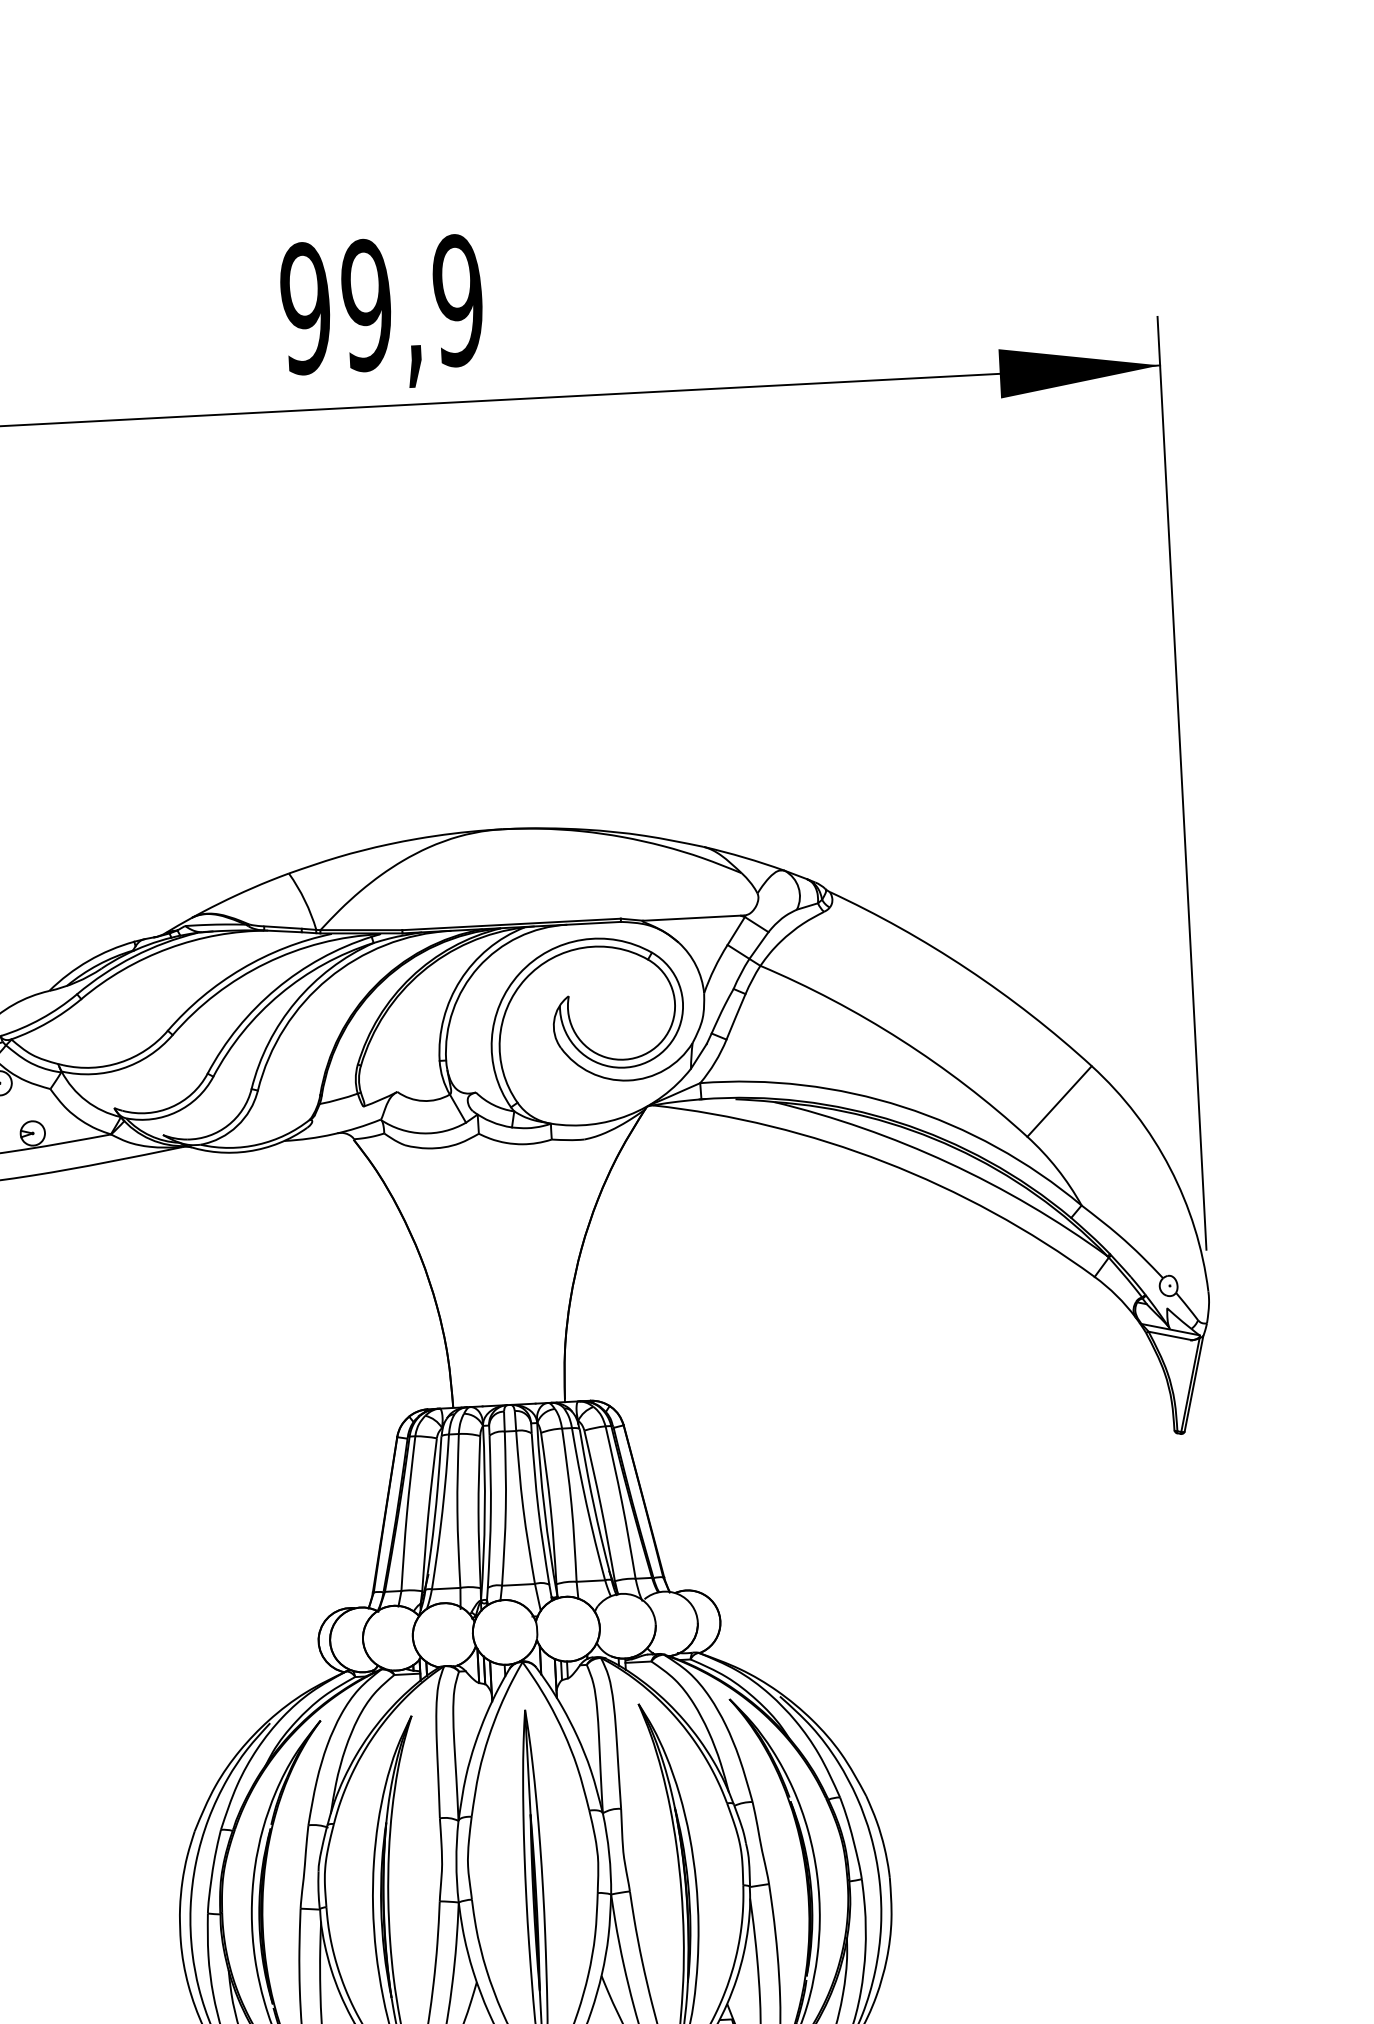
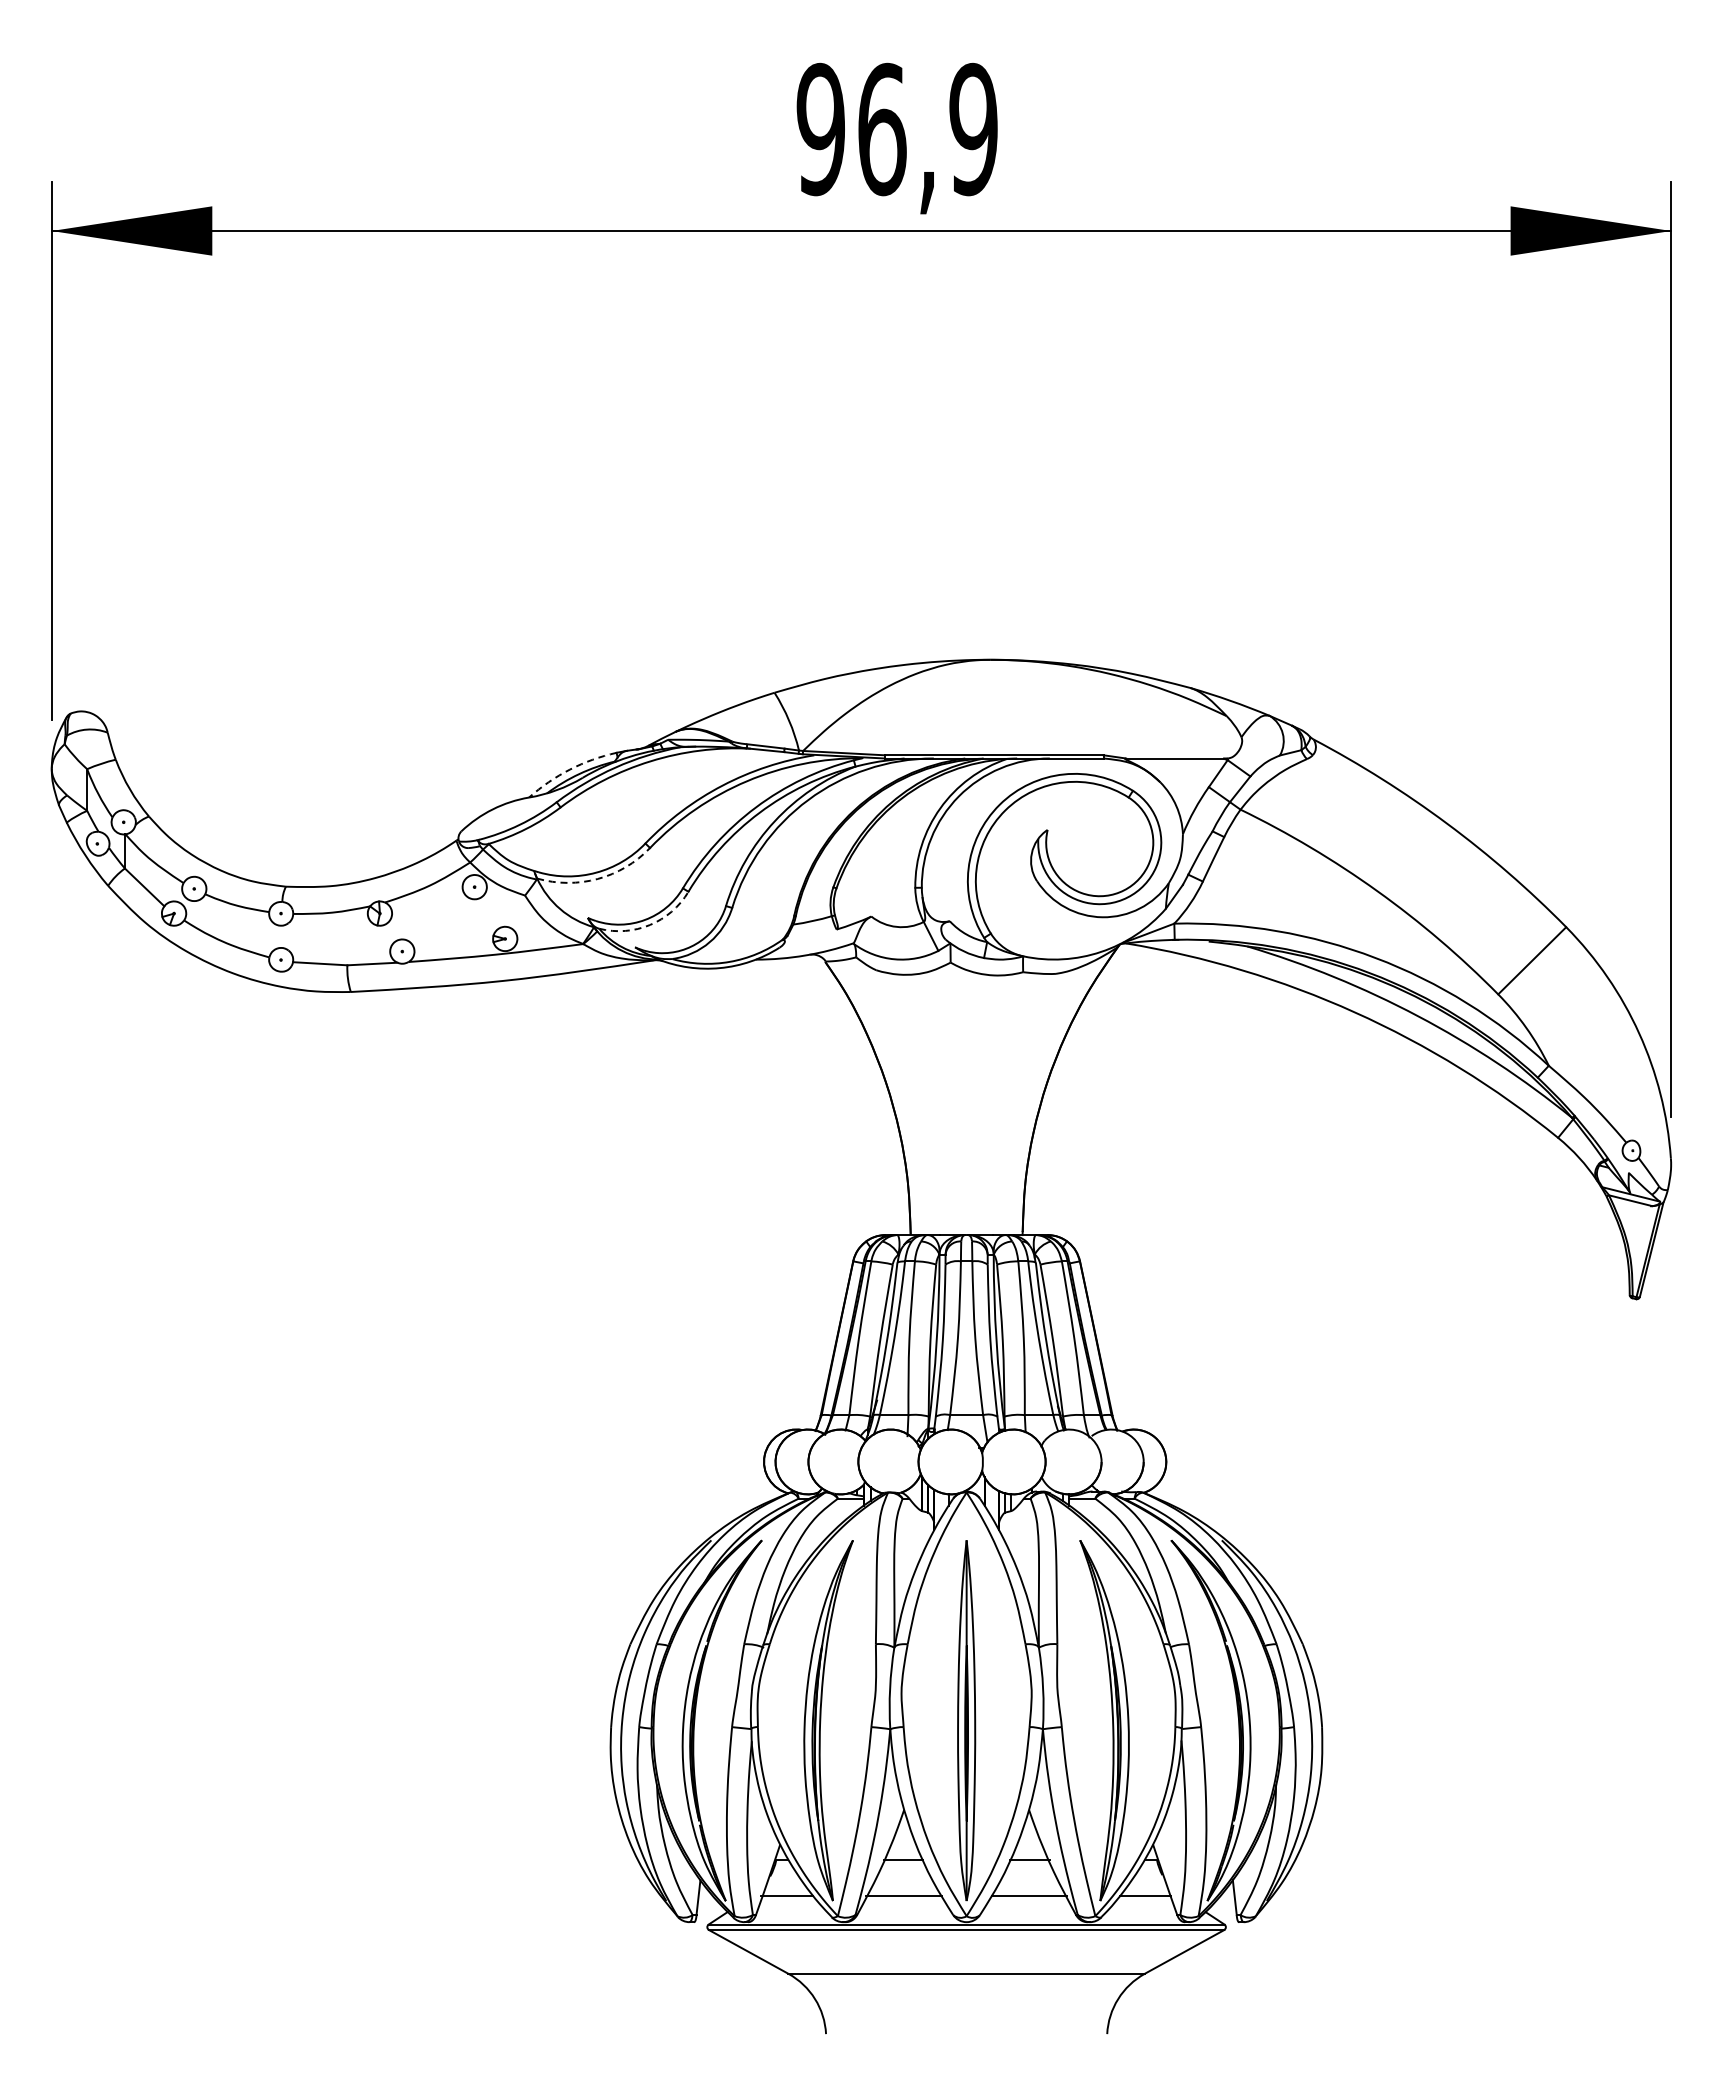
text: (366, 305) -> (881, 129), 99,9 -> 96,9
arc: (88, 960) -> (569, 769), solid -> dashed
arc: (121, 1068) -> (597, 878), solid -> dashed
arc: (177, 1112) -> (650, 925), solid -> dashed

